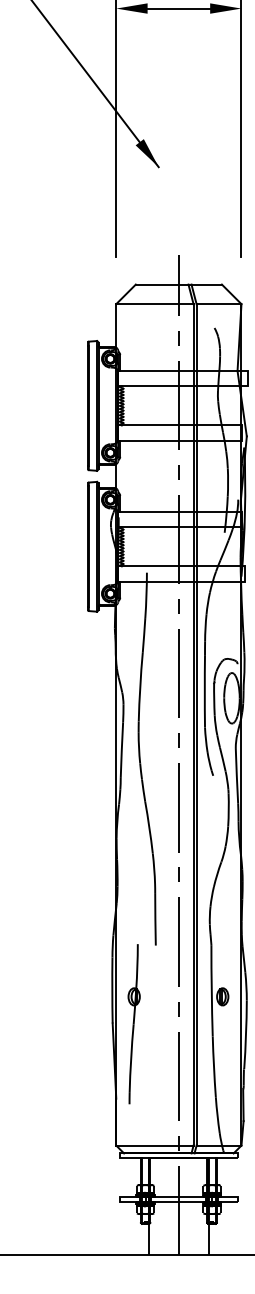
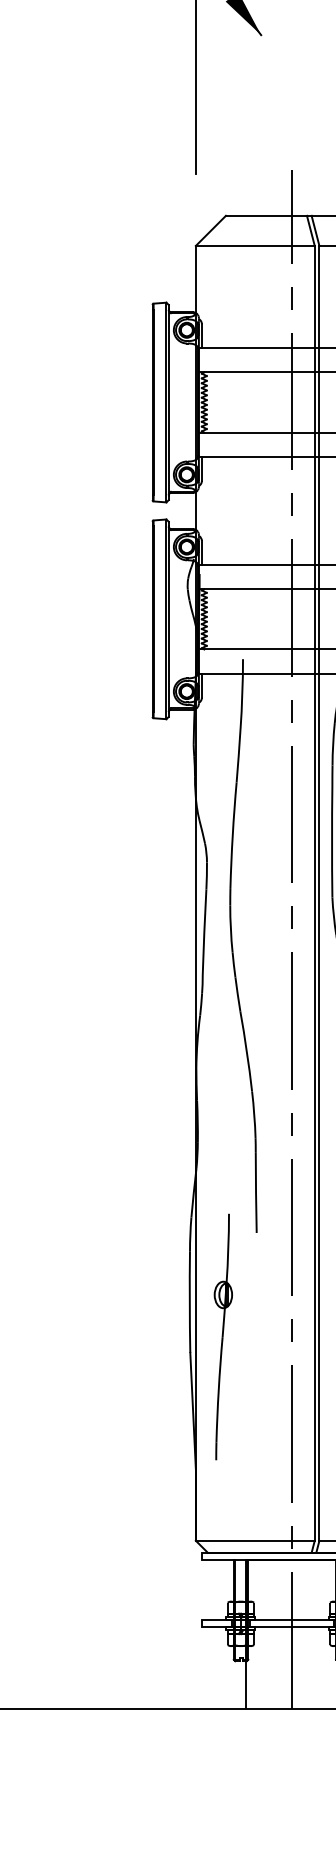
part: (133, 1024) -> (222, 1337), moved

